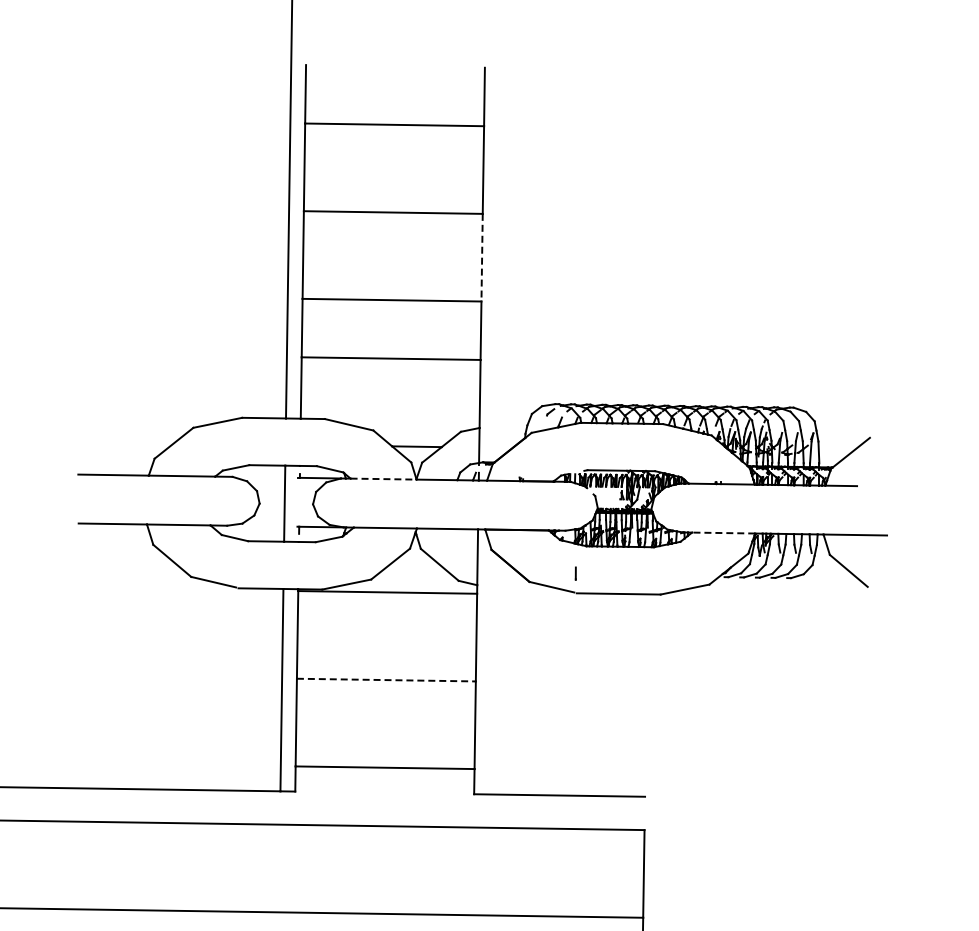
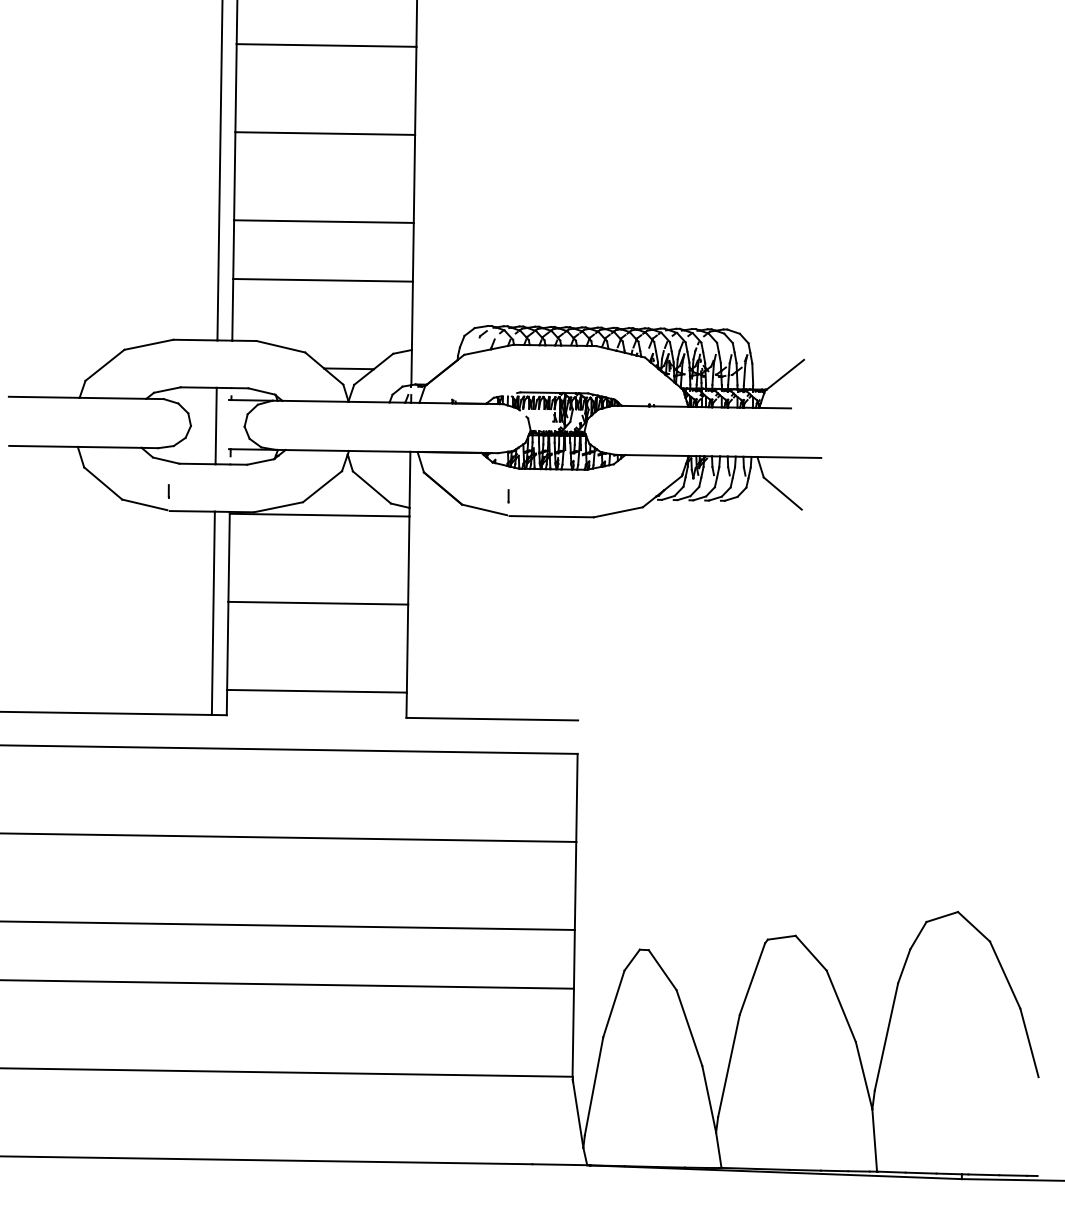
line: (482, 258) -> (414, 179), dashed -> solid
line: (383, 479) -> (315, 401), dashed -> solid
line: (724, 533) -> (657, 455), dashed -> solid
line: (237, 568) -> (168, 491), added
line: (386, 680) -> (318, 603), dashed -> solid

